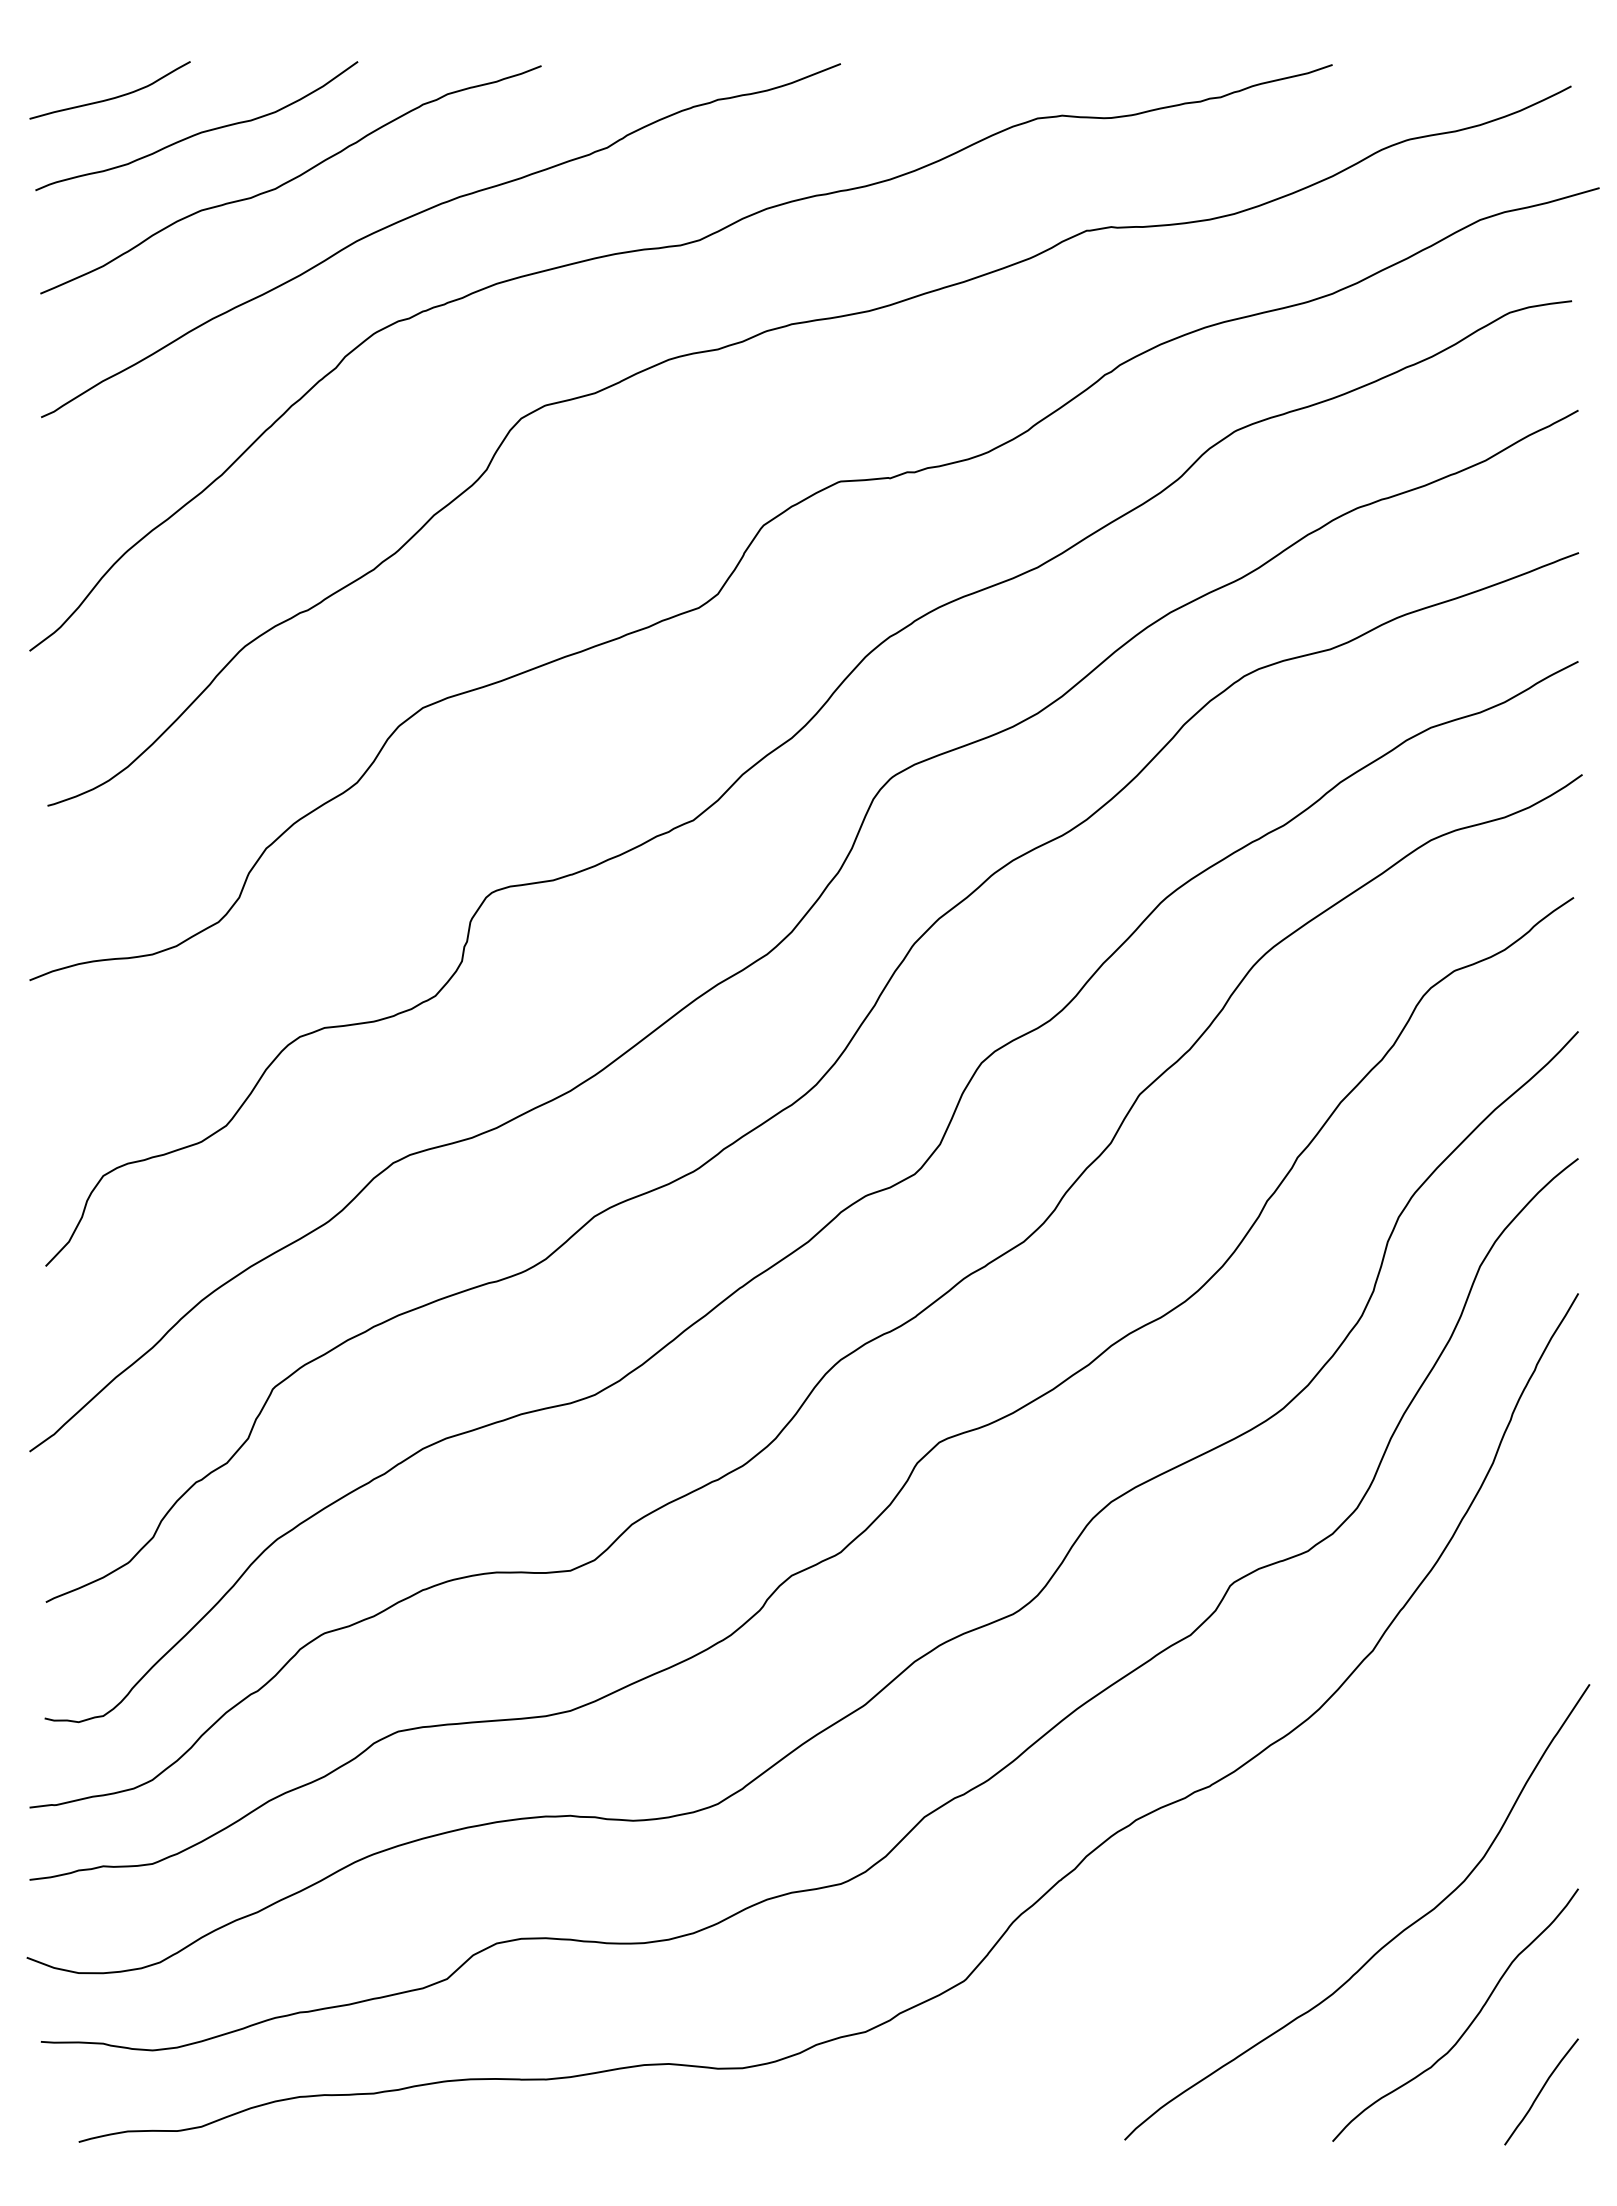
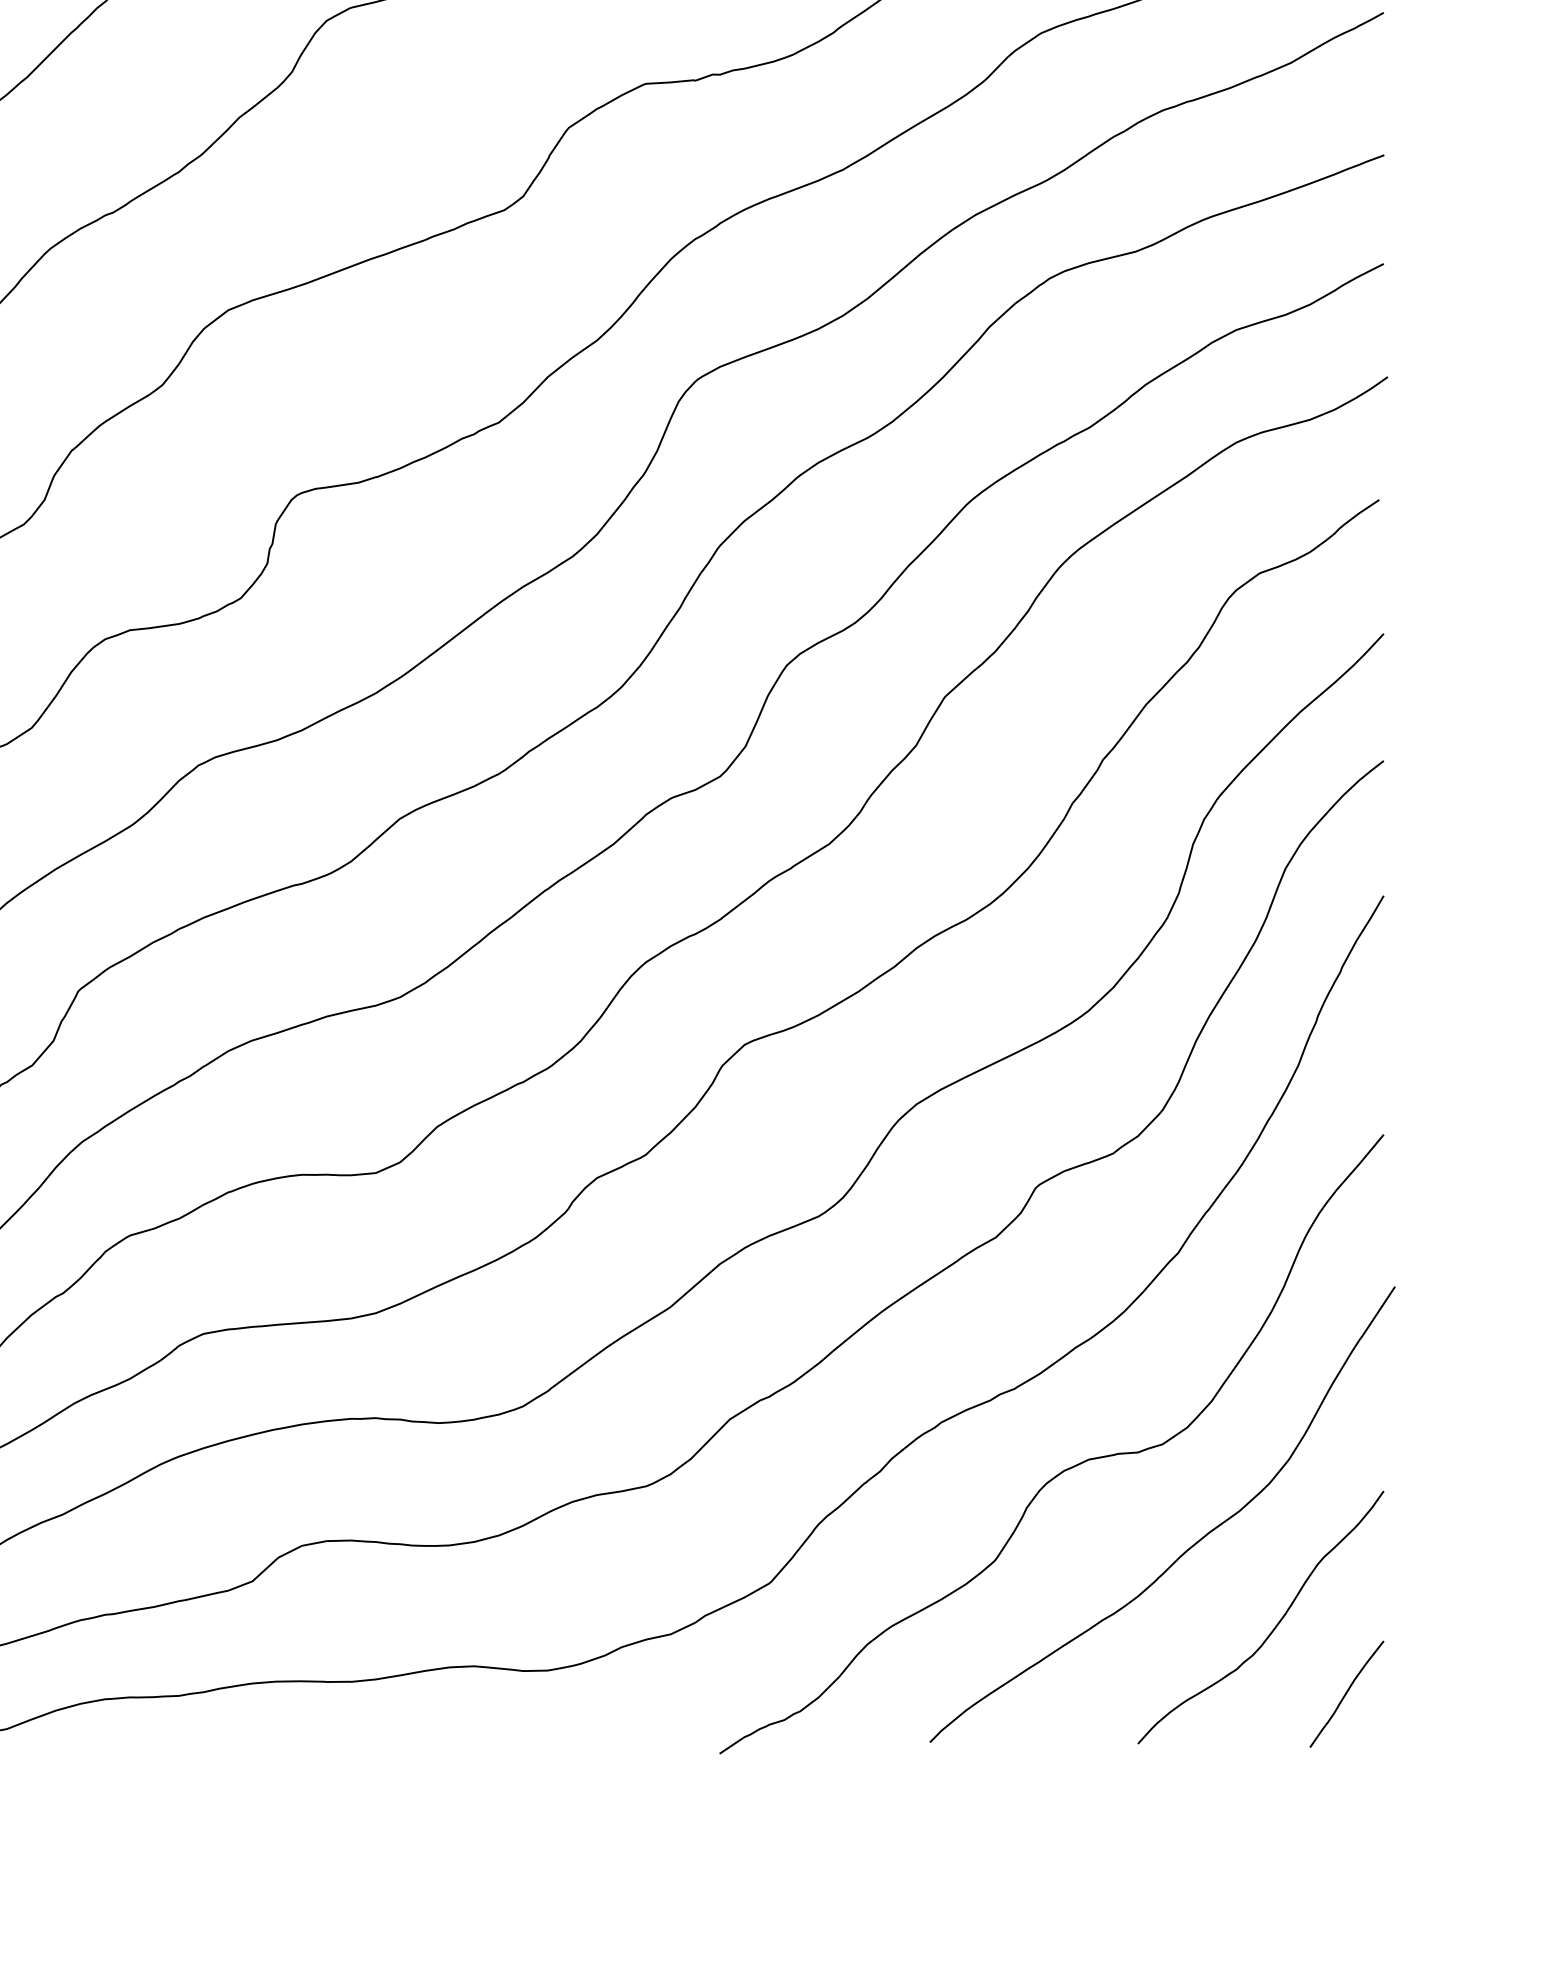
curve: (1258, 1867) -> (1063, 1469), added

